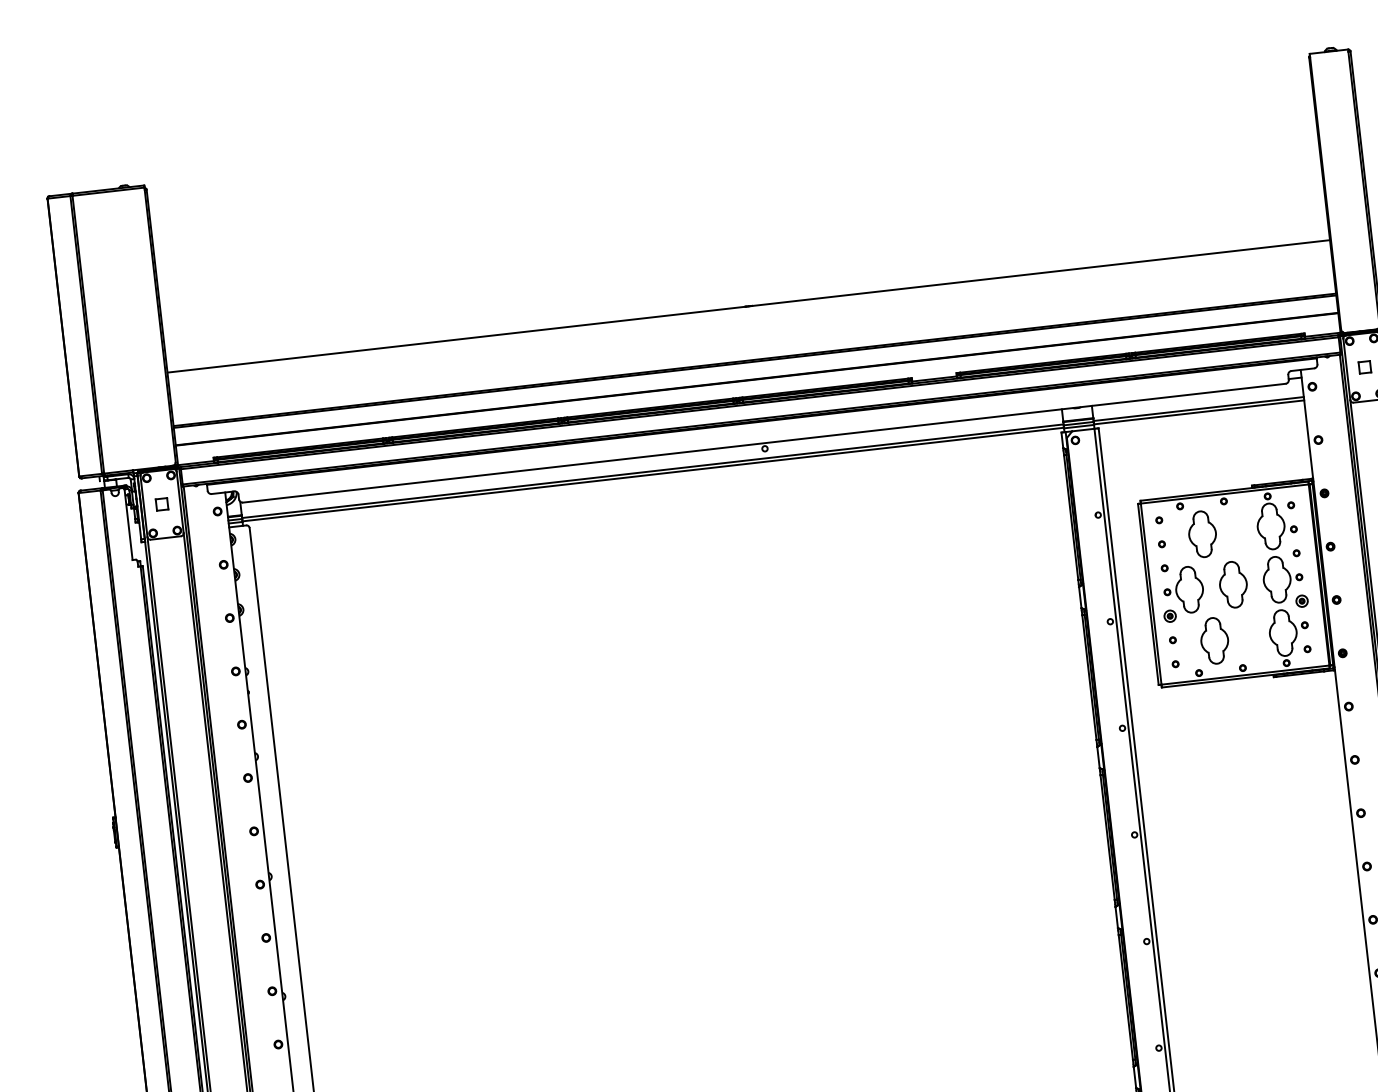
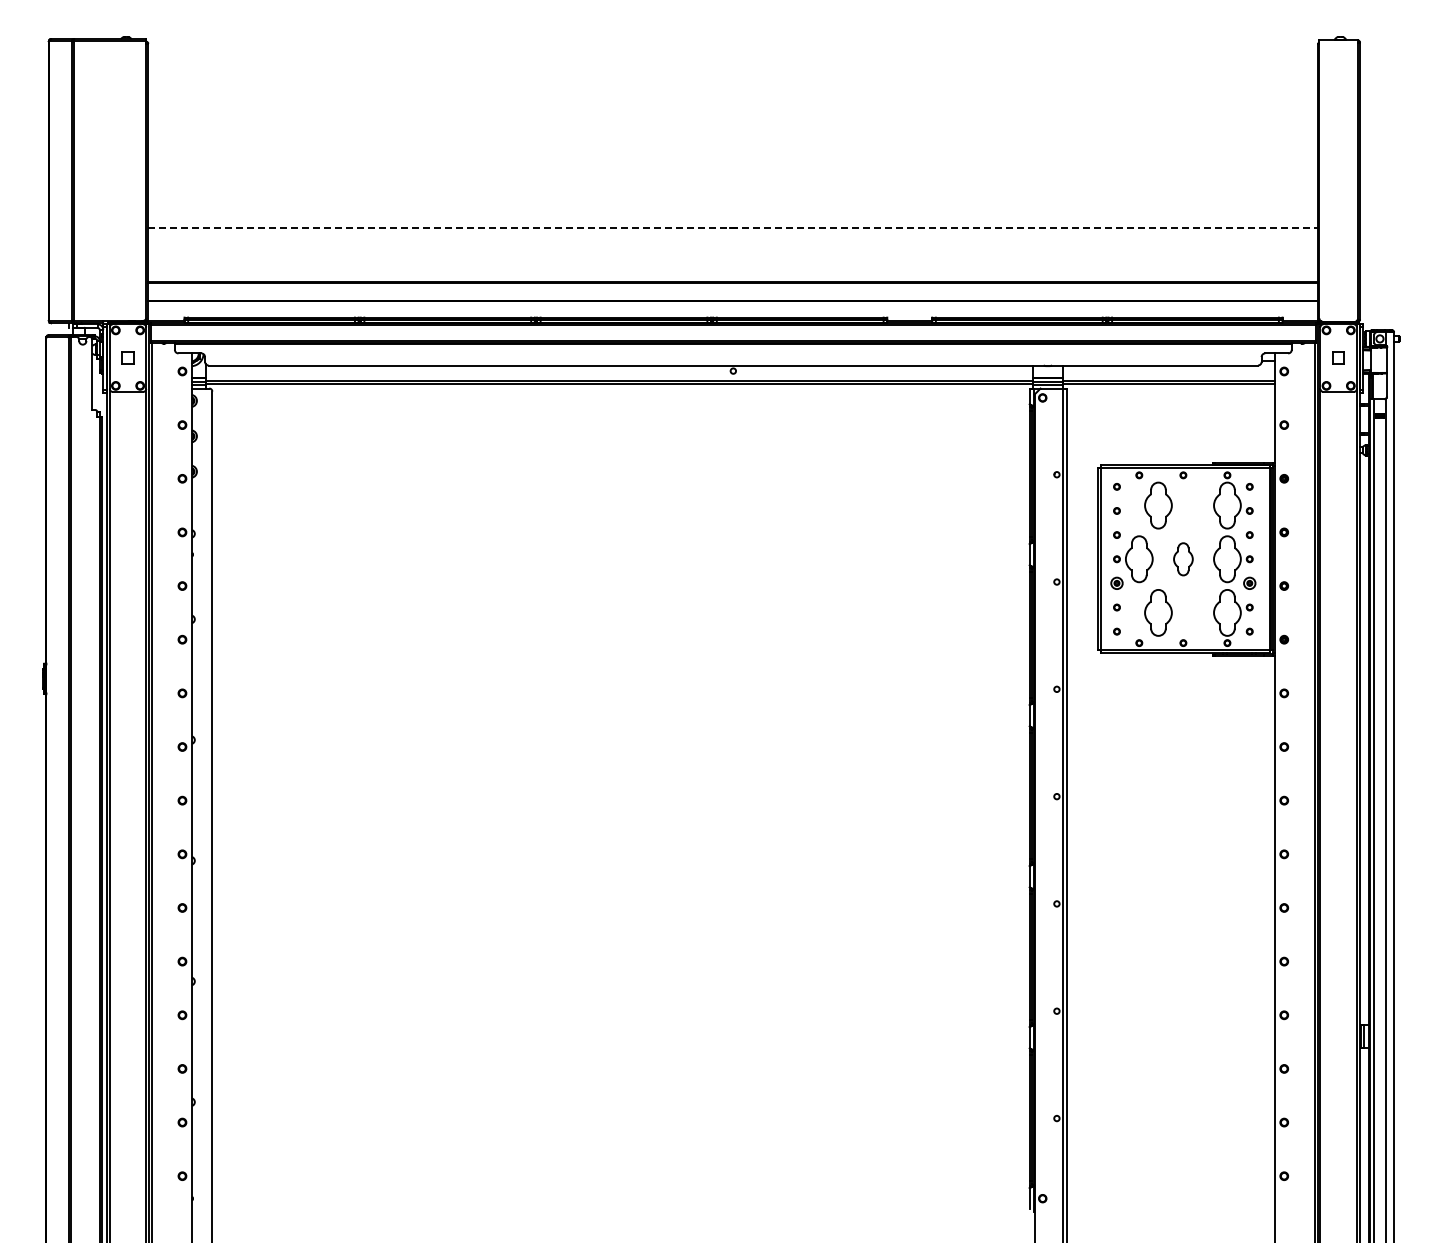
line: (748, 306) -> (733, 227), solid -> dashed
part: (1233, 584) -> (1183, 559), size x0.7

